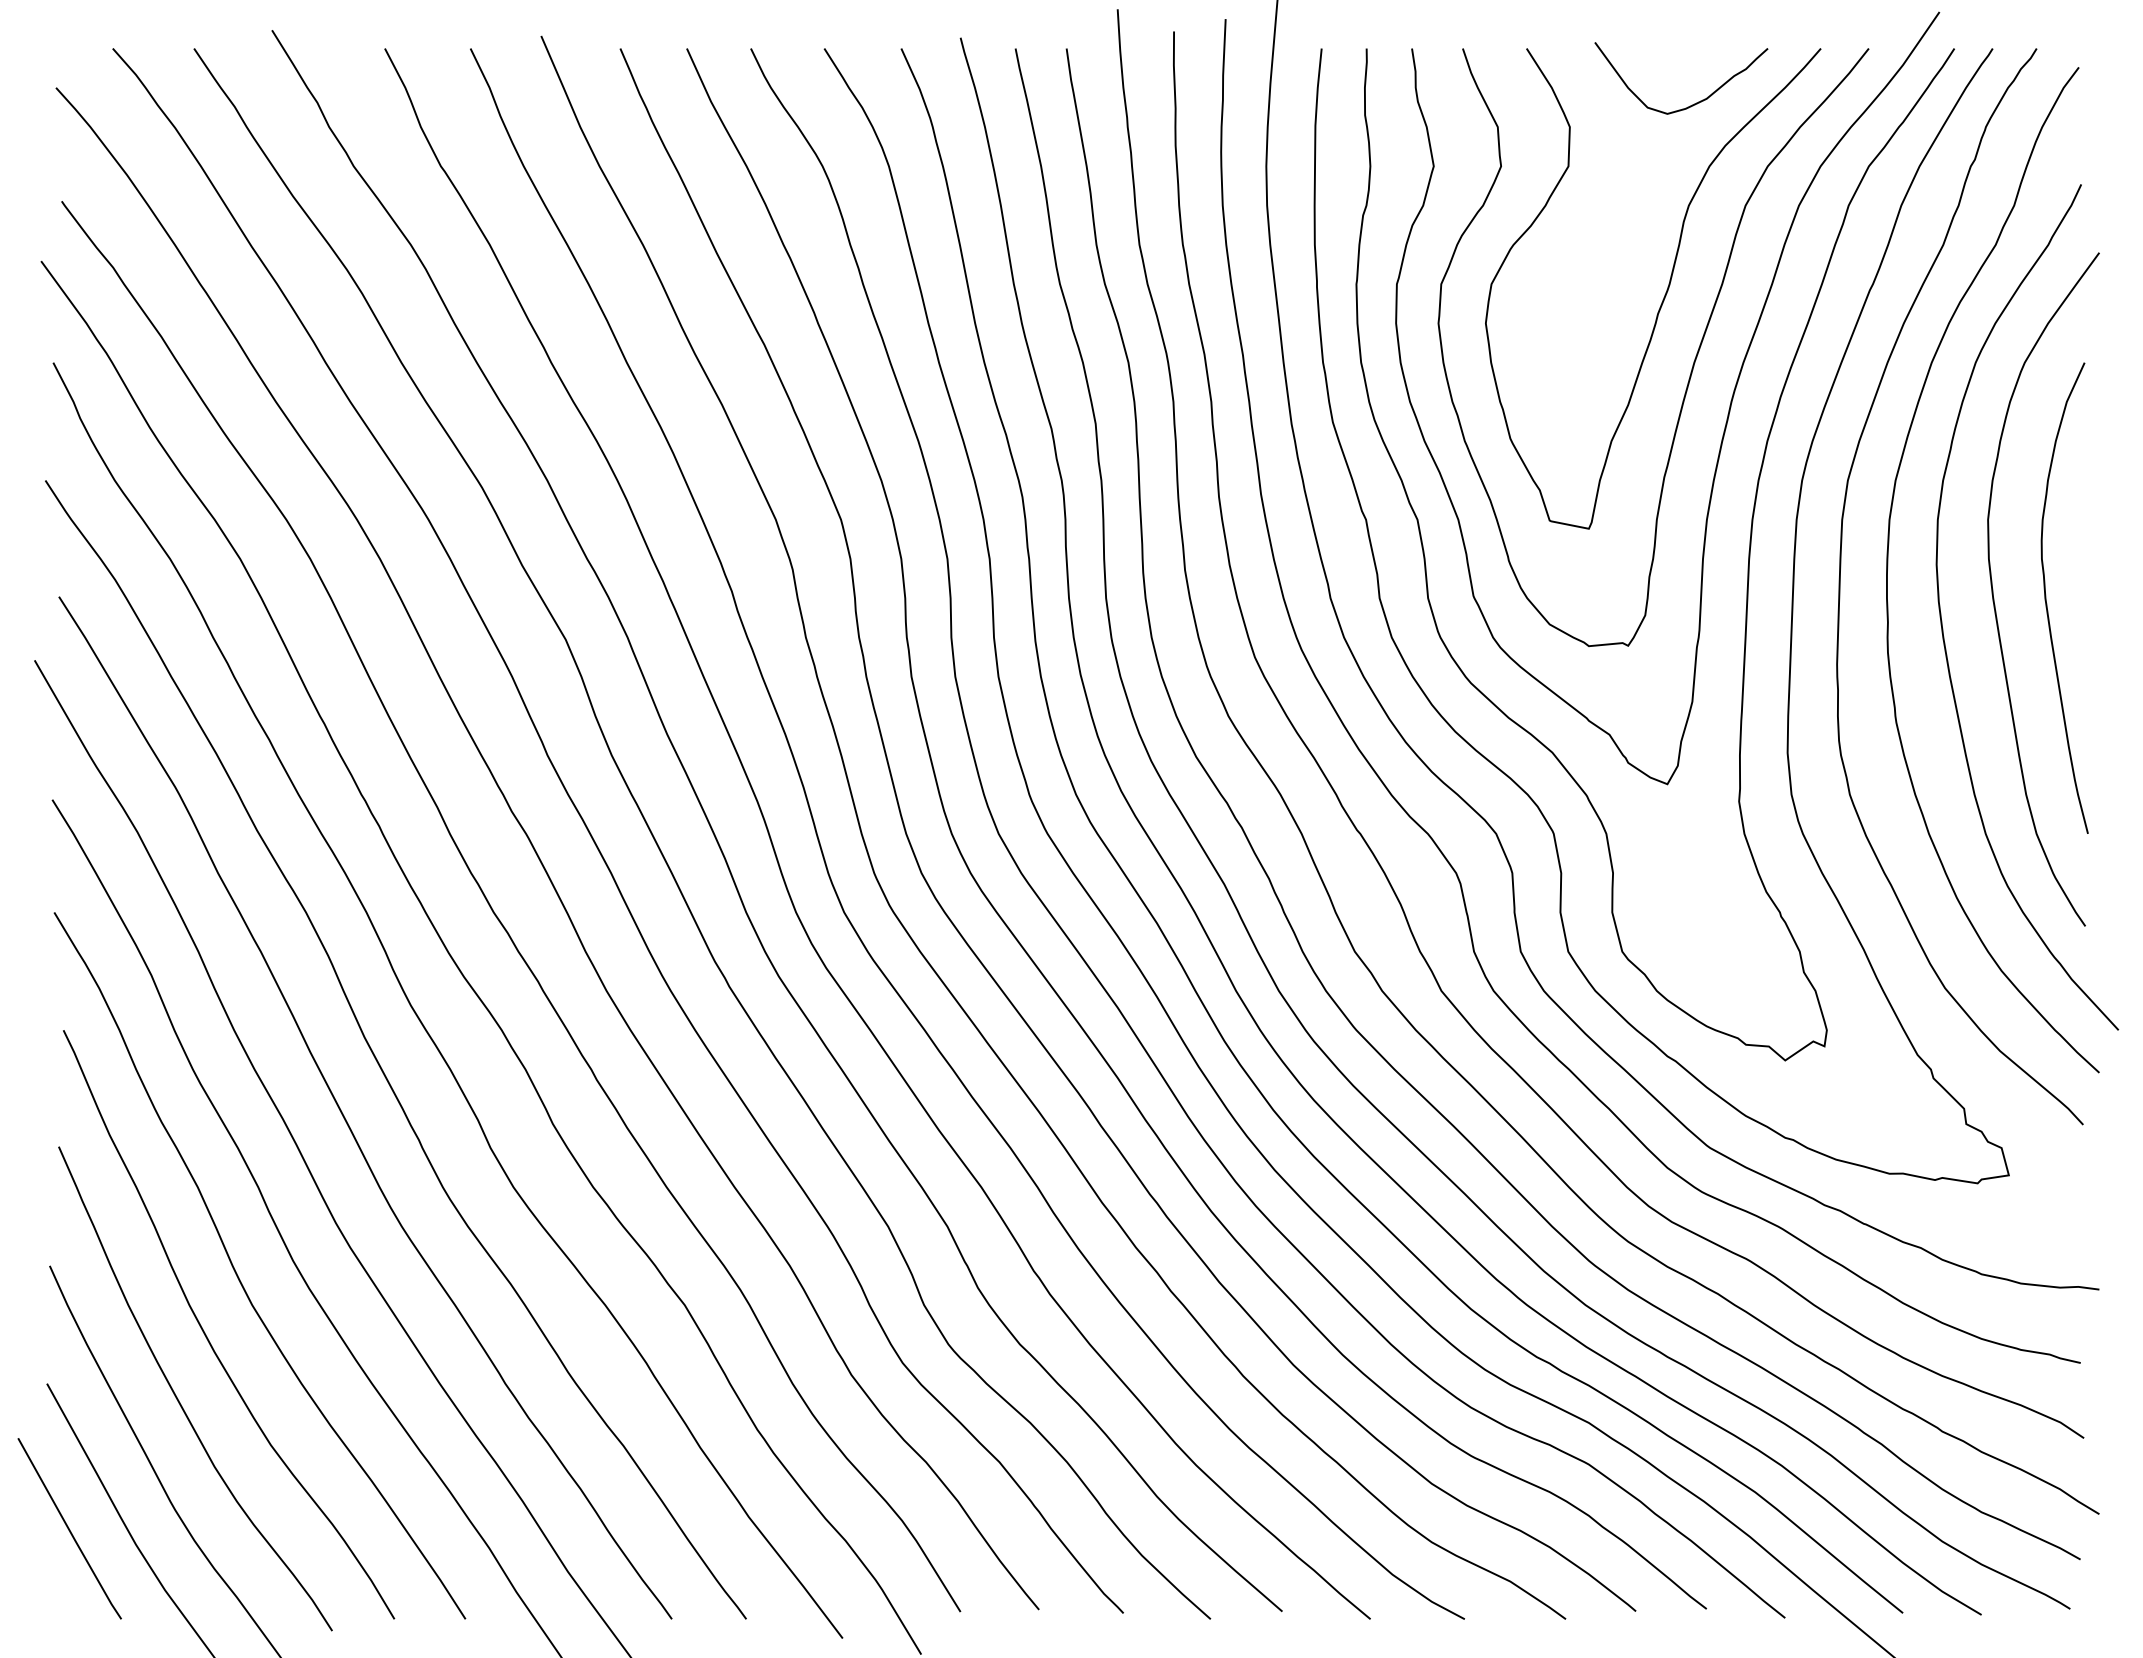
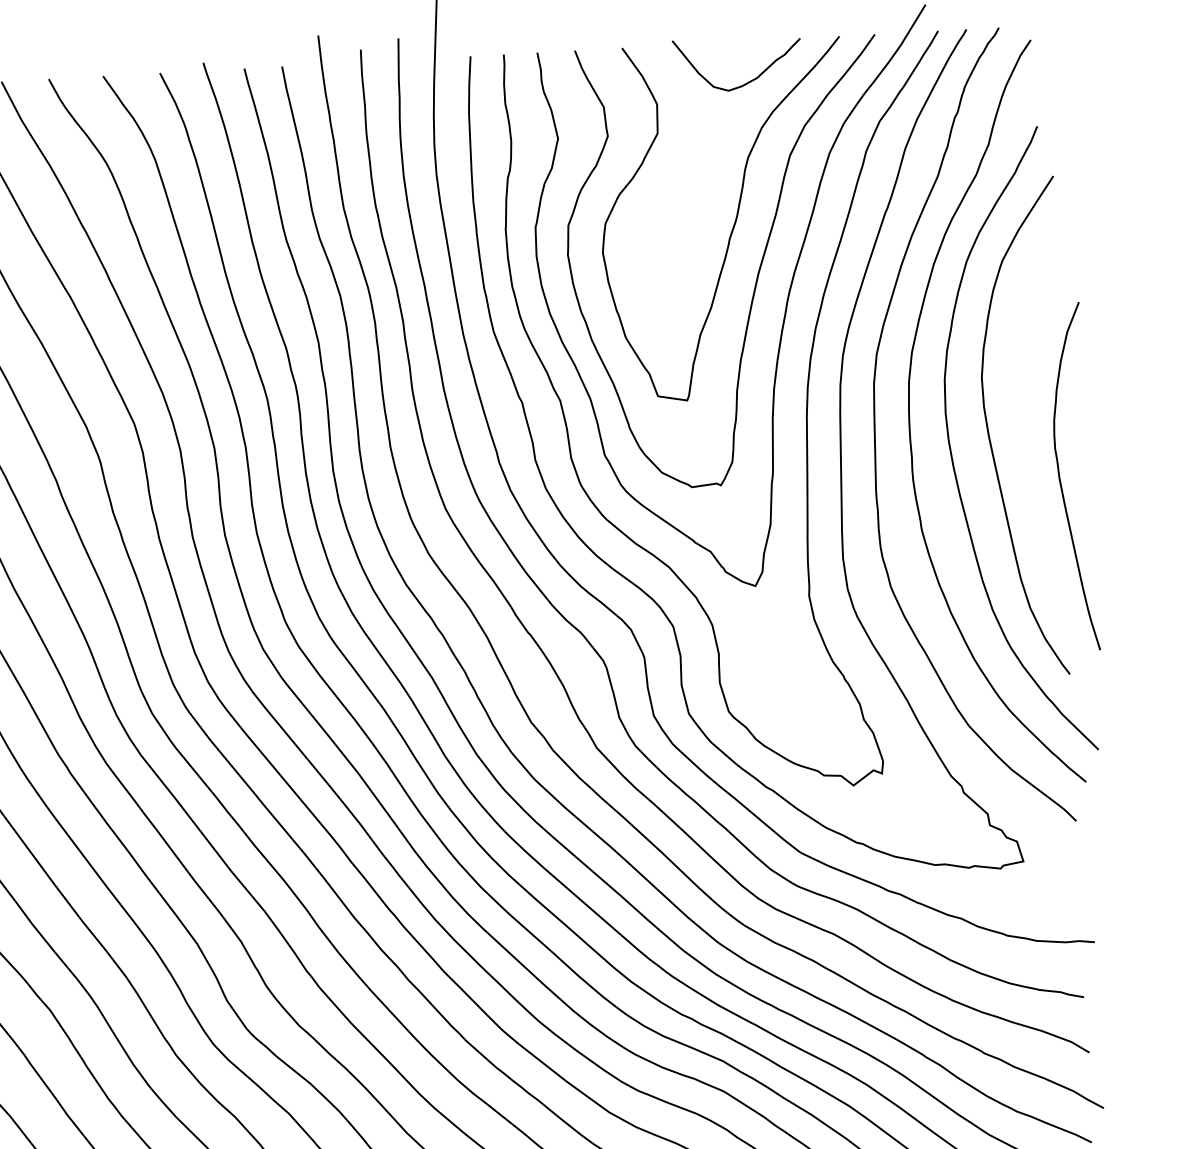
curve: (2046, 597) -> (1060, 477), moved

